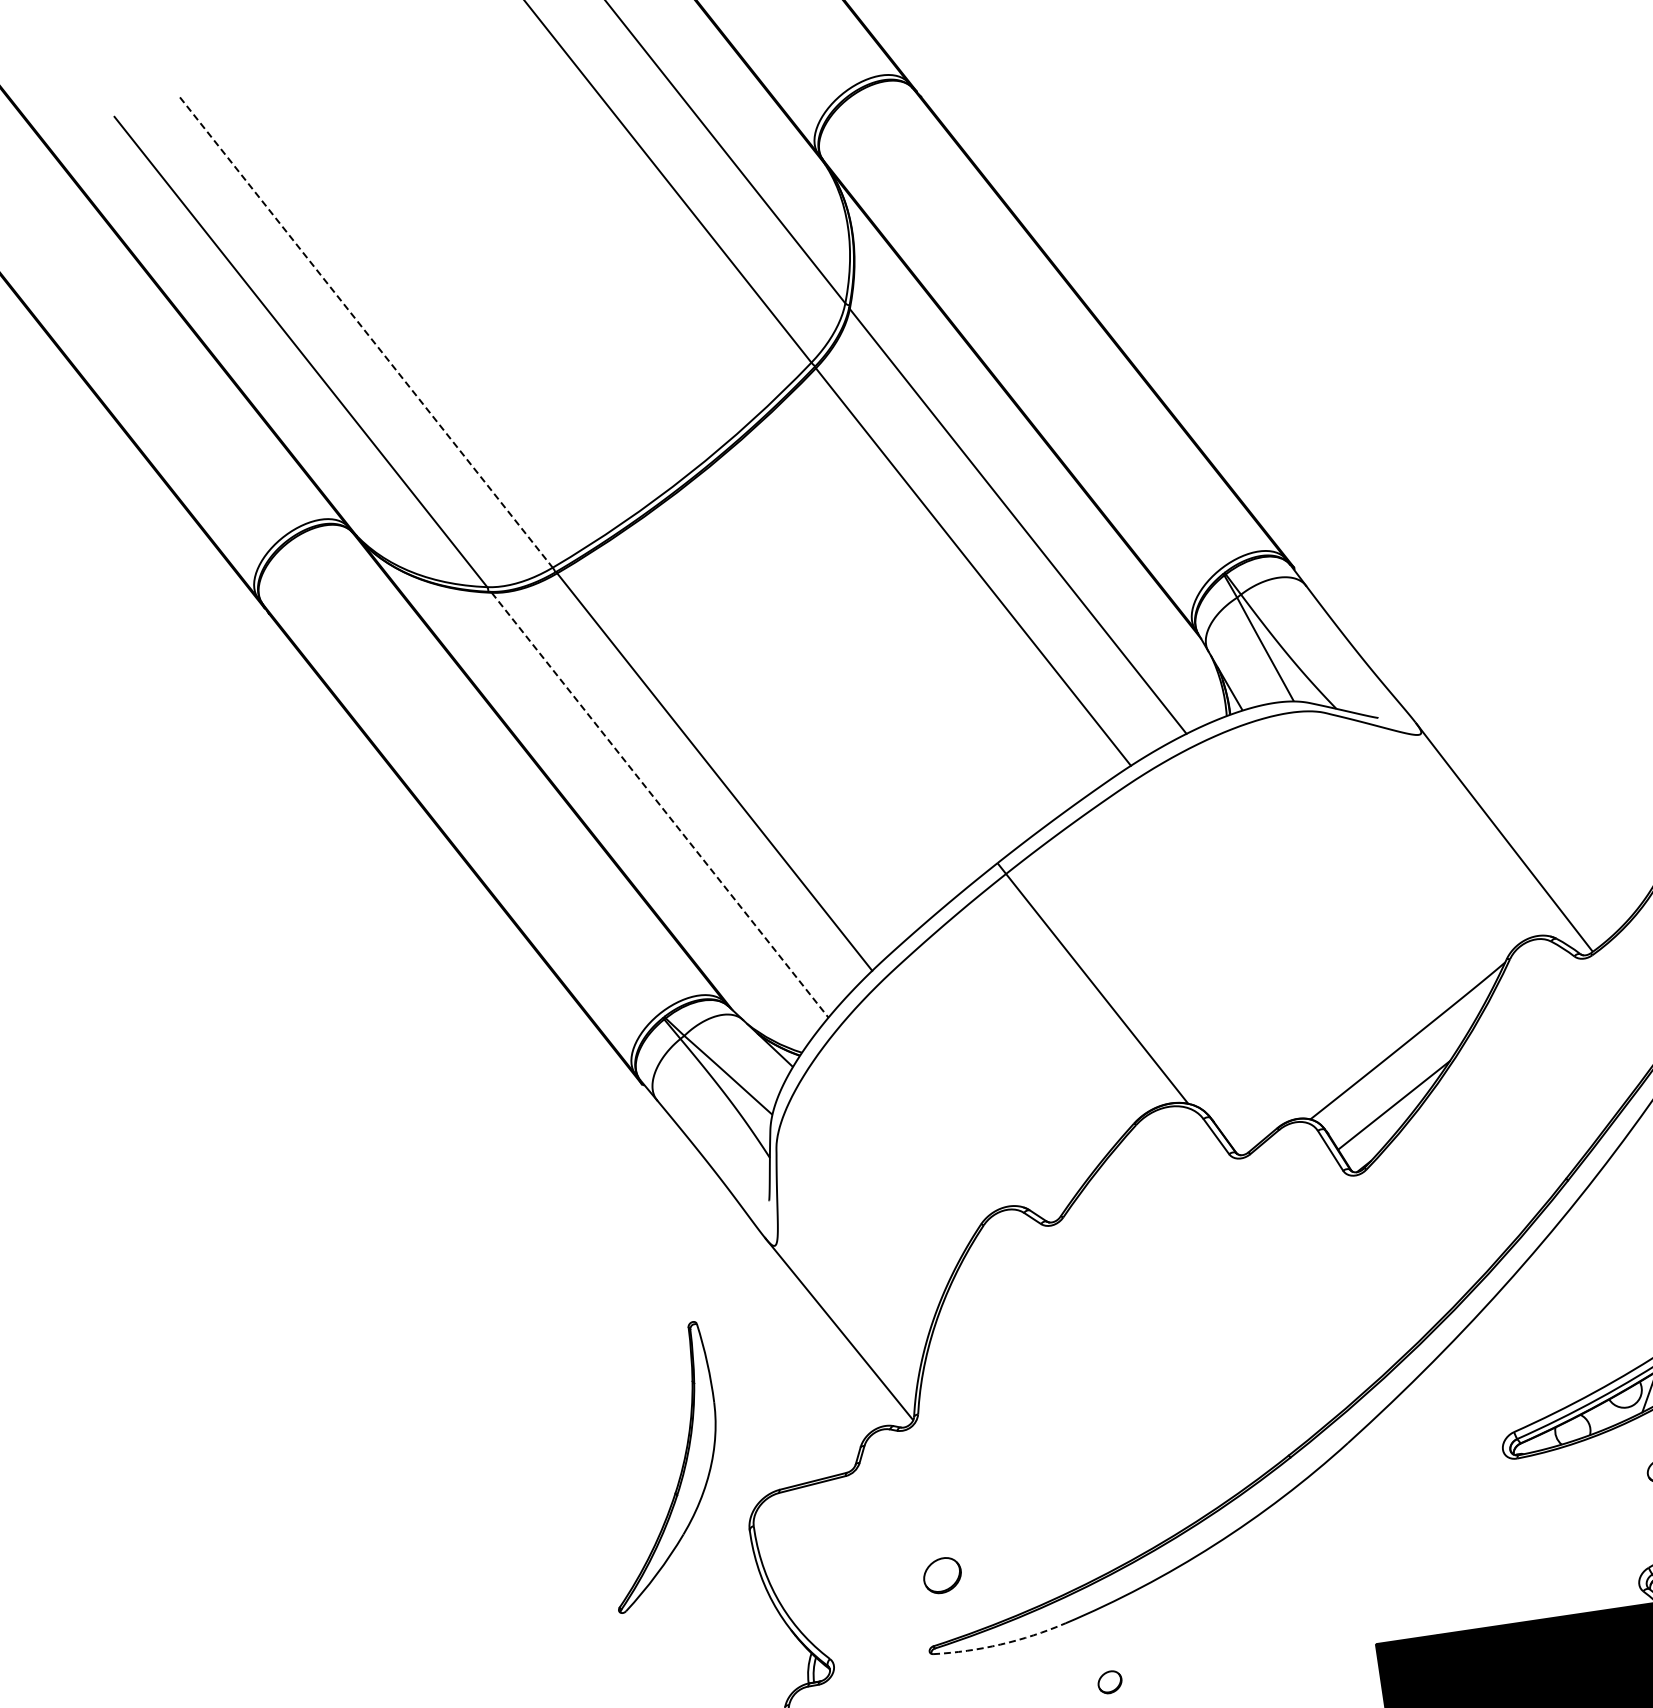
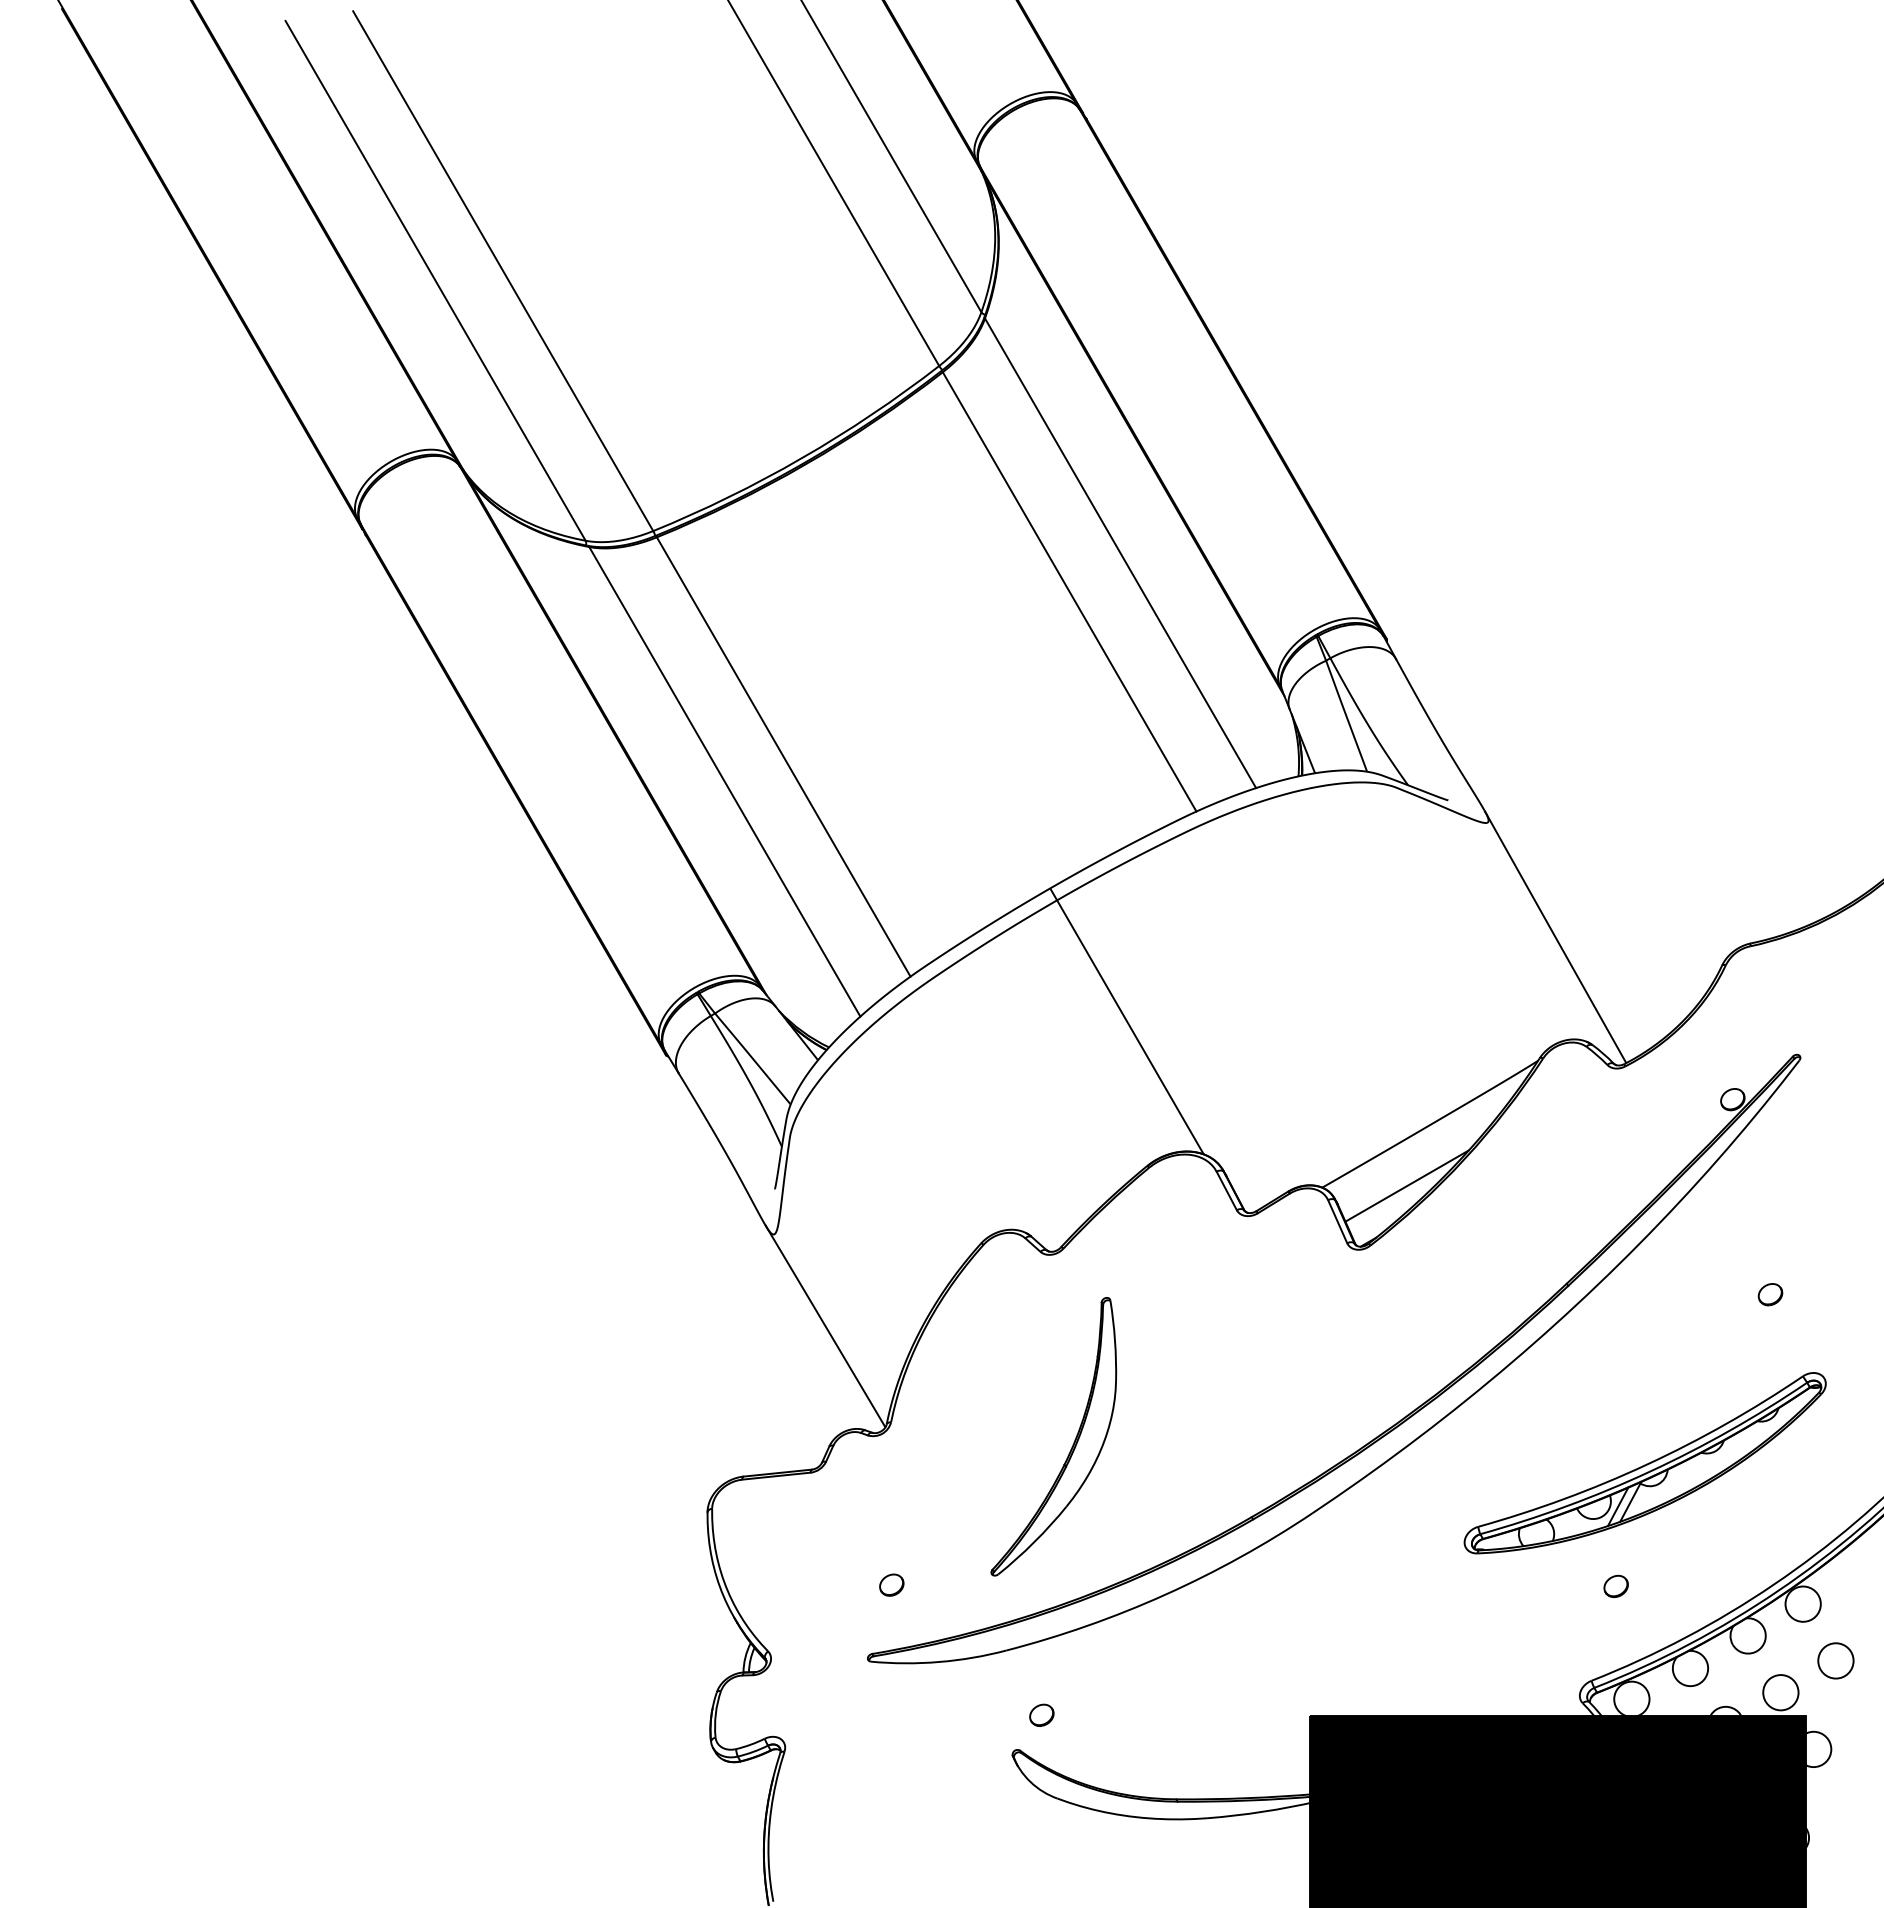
line: (366, 332) -> (503, 271), dashed -> solid
line: (660, 805) -> (725, 782), dashed -> solid
part: (680, 1471) -> (1072, 1444), moved
part: (942, 1574) -> (891, 1584), size x0.62
arc: (1001, 1644) -> (939, 1662), dashed -> solid

